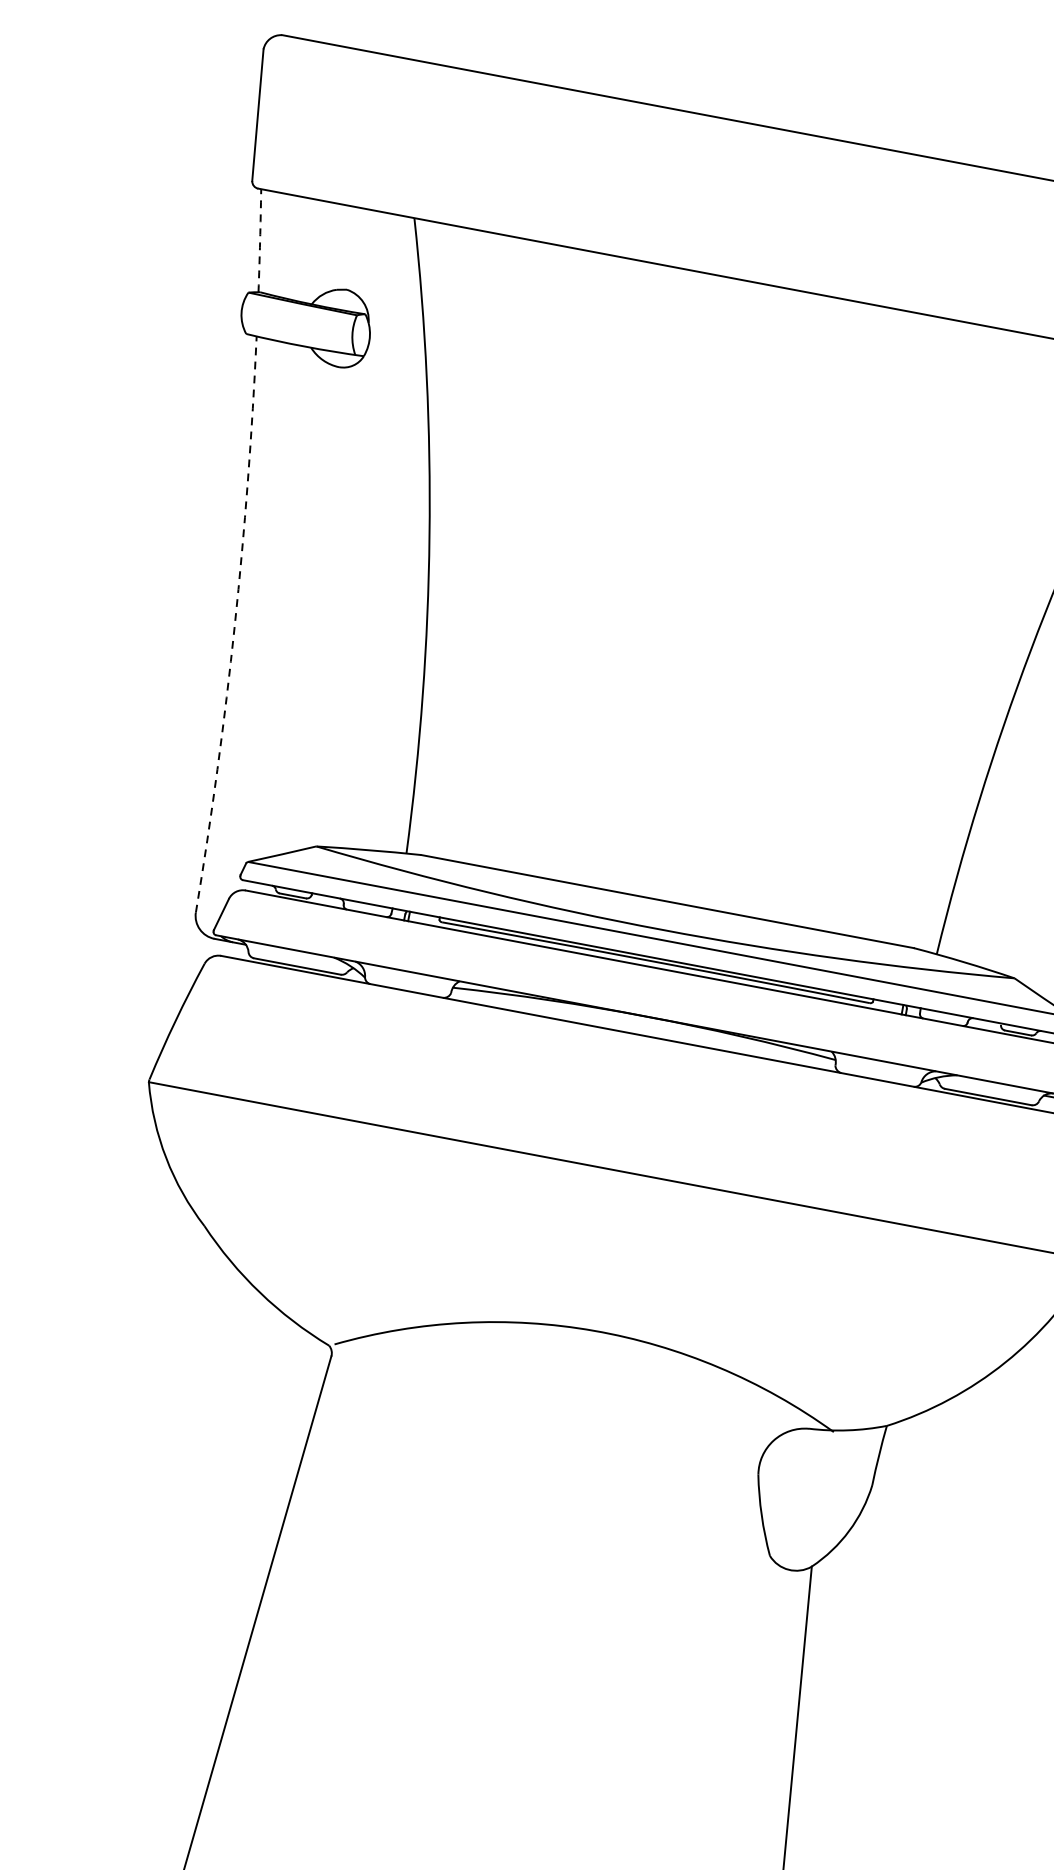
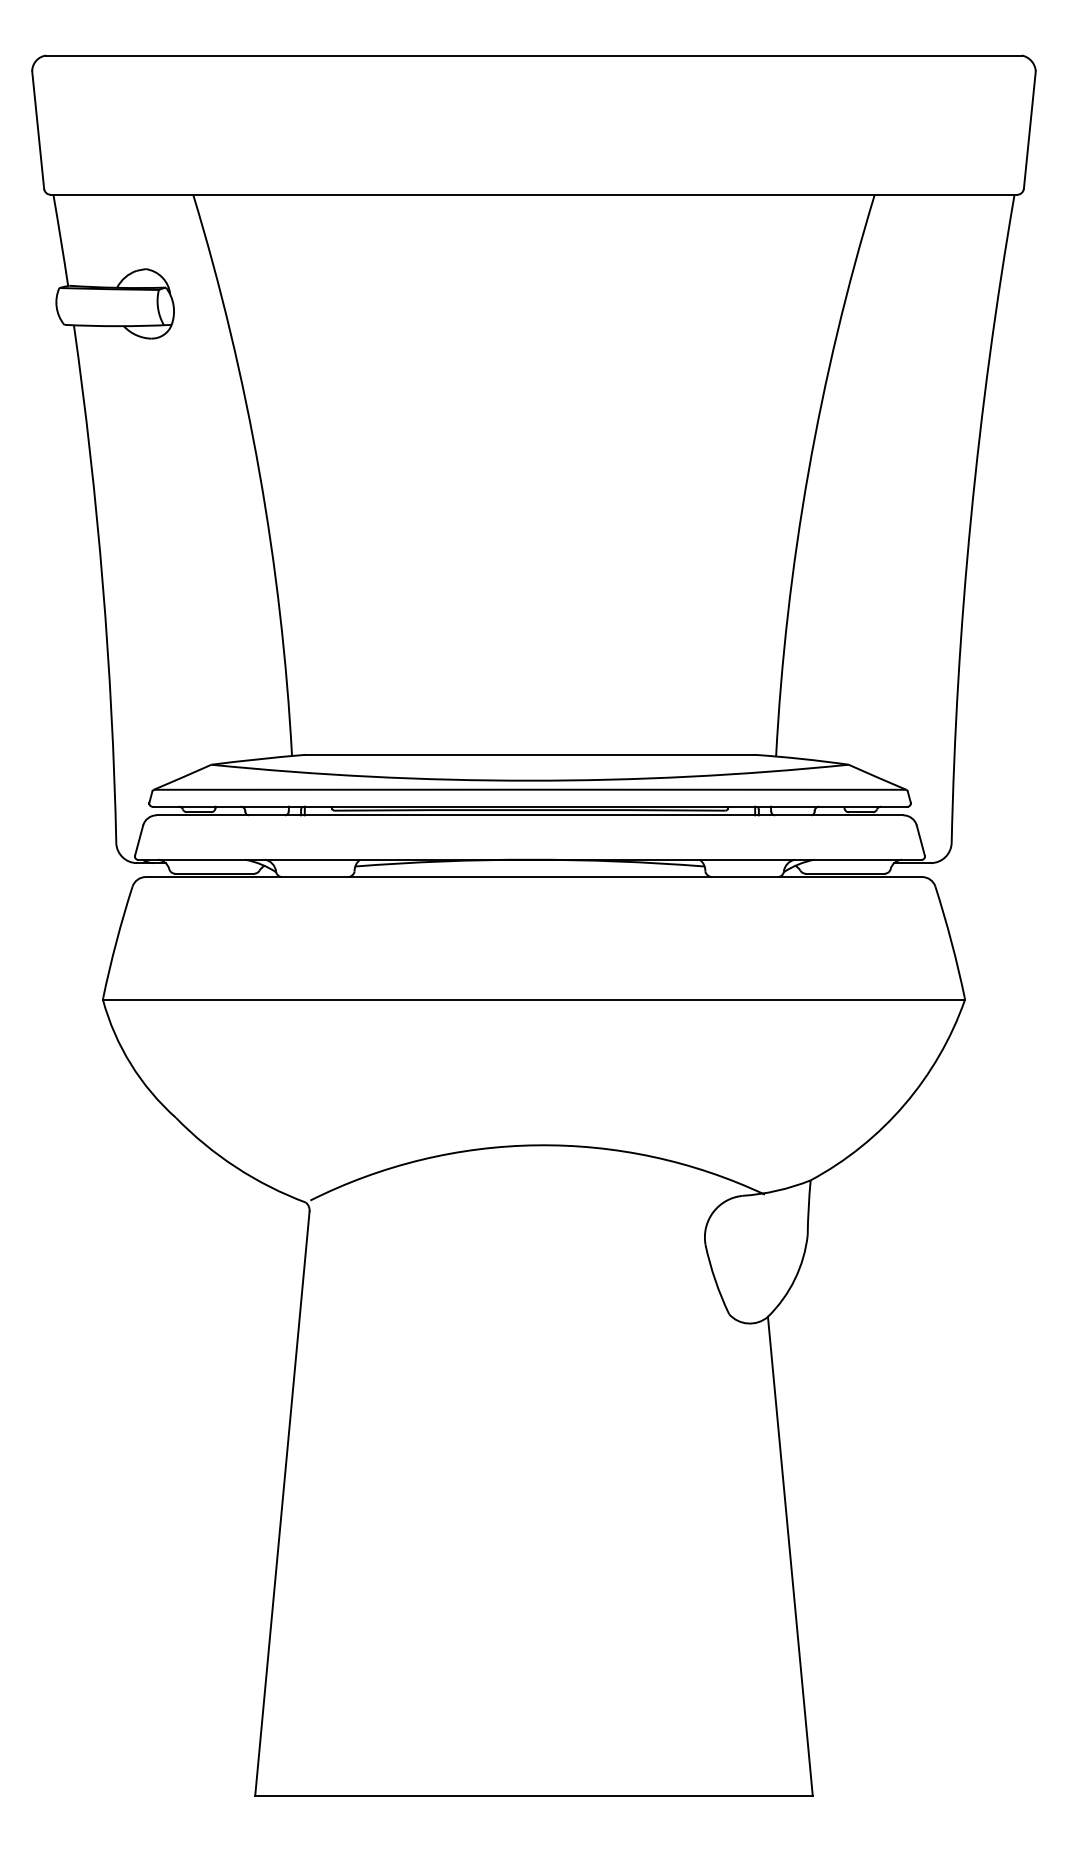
arc: (260, 240) -> (61, 240), dashed -> solid
arc: (234, 625) -> (102, 583), dashed -> solid

